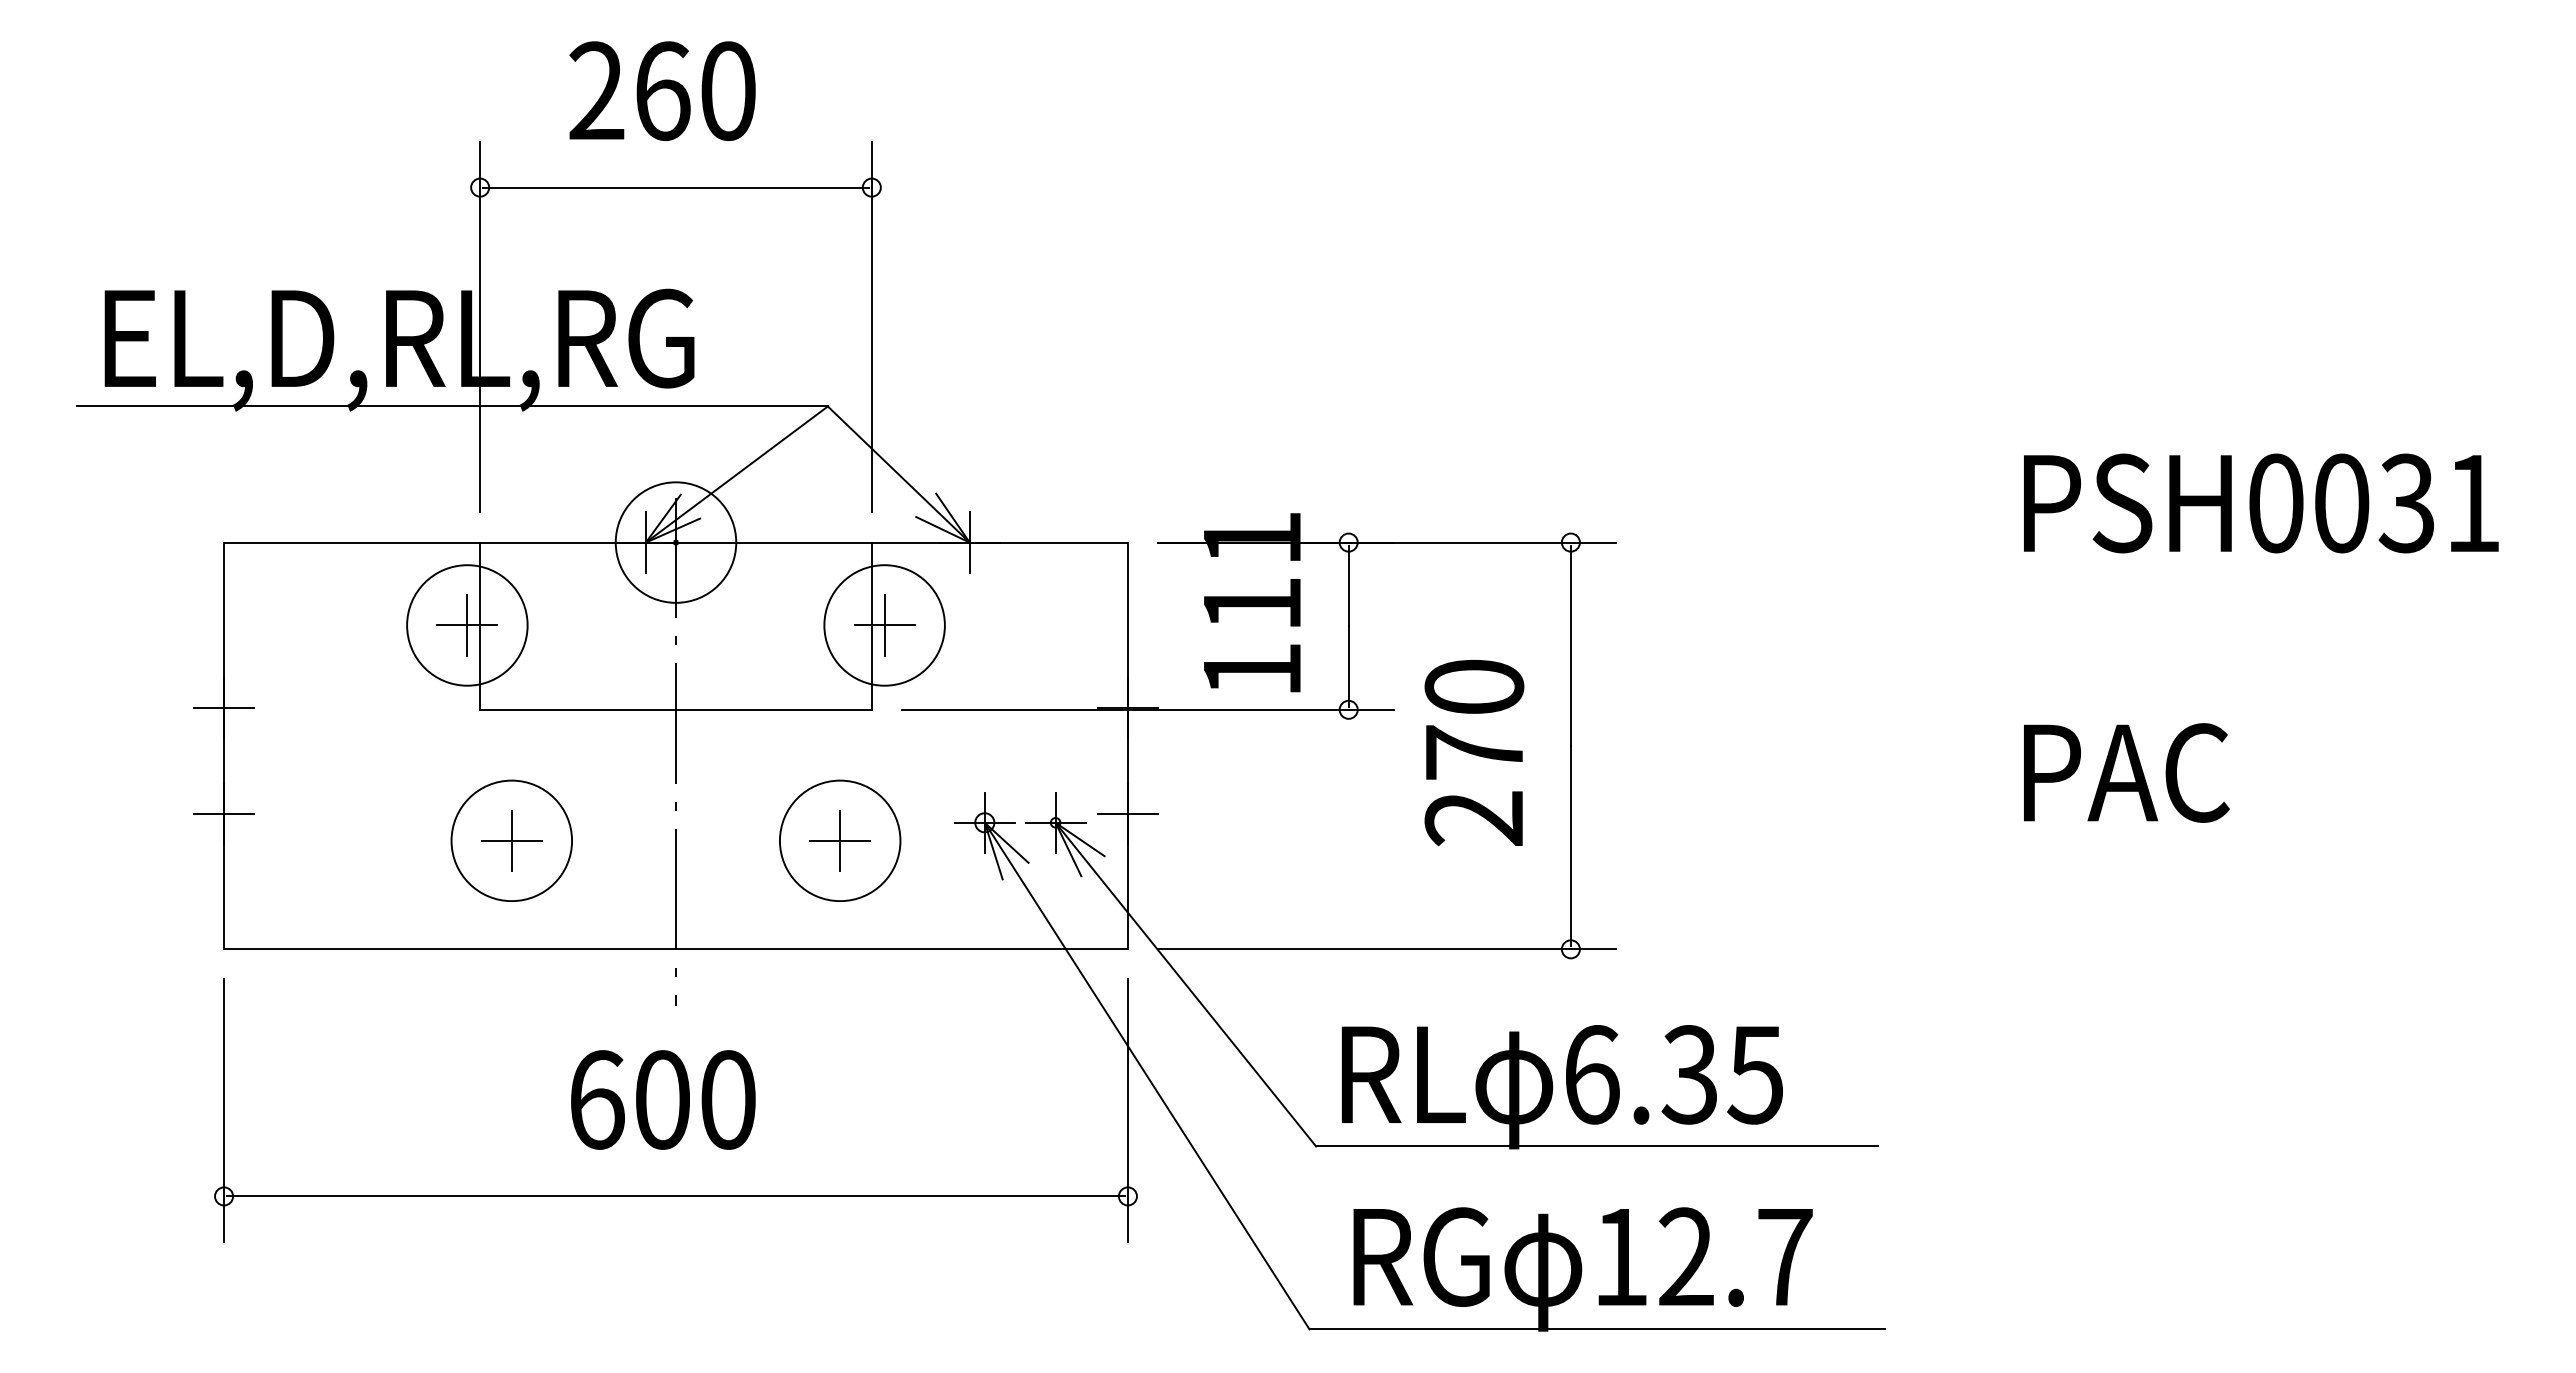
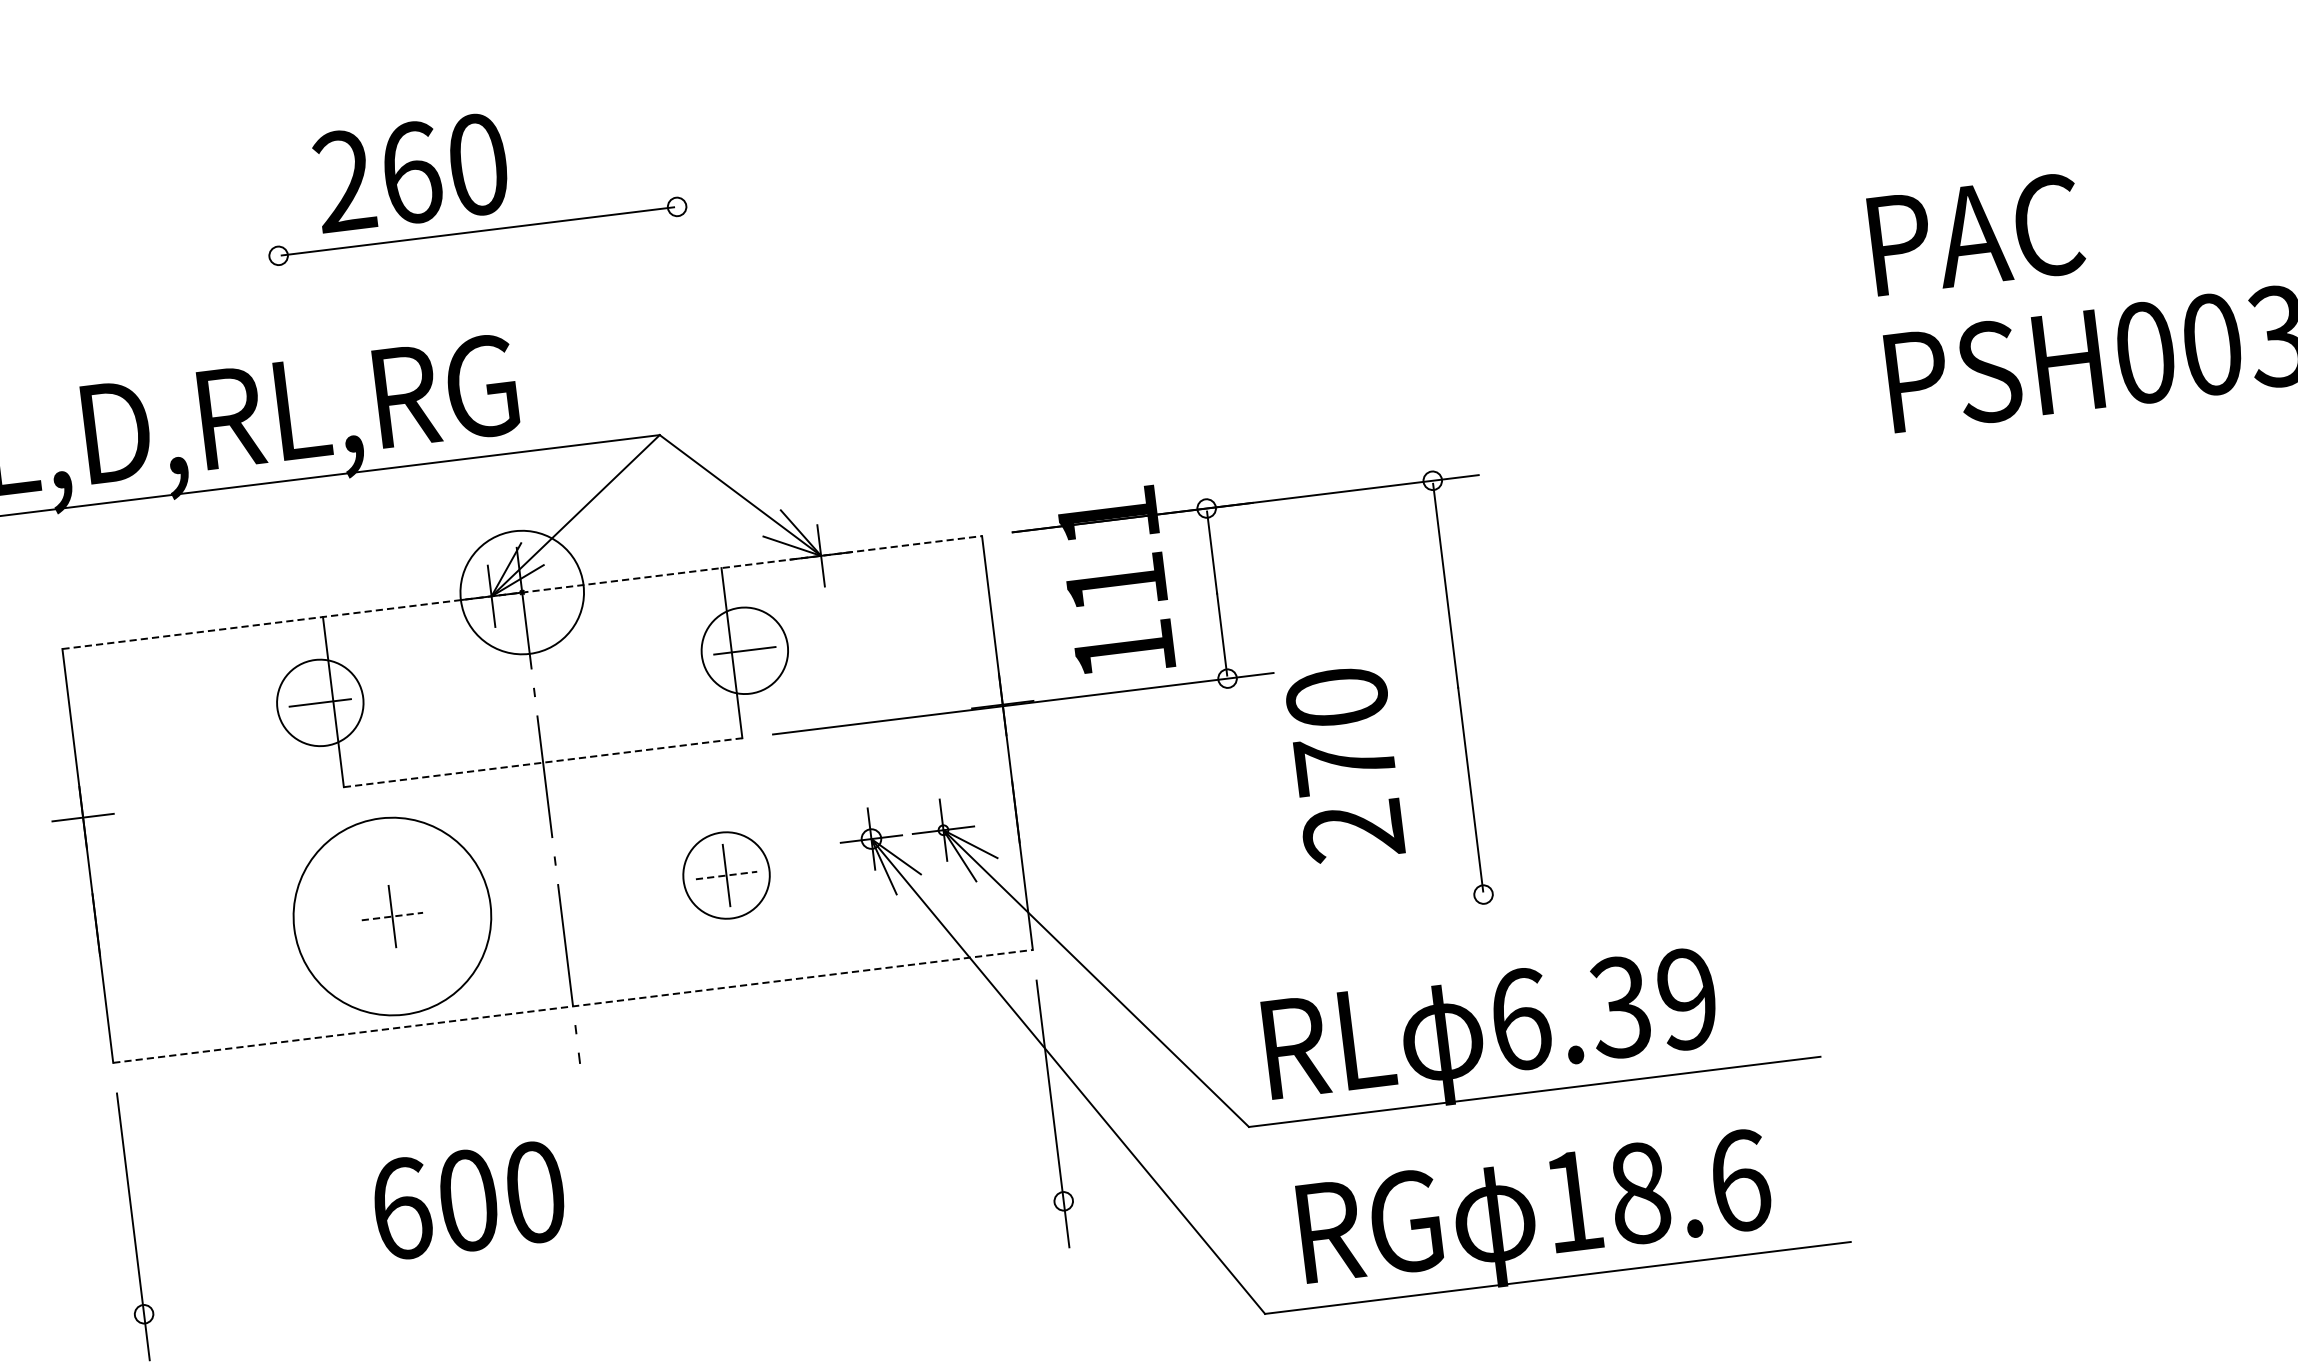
text: (662, 91) -> (411, 173), moved
line: (480, 327) -> (296, 398), removed
line: (871, 327) -> (694, 349), removed
line: (676, 542) -> (522, 592), solid -> dashed
circle: (467, 625) -> (320, 702), size x0.7
line: (467, 625) -> (320, 702), removed
circle: (884, 625) -> (744, 650), size x0.7
line: (884, 625) -> (744, 650), removed
line: (676, 709) -> (543, 762), solid -> dashed
text: (1474, 753) -> (1345, 765), moved
text: (2126, 772) -> (1976, 234), moved
line: (223, 813) -> (95, 924), removed
line: (1127, 813) -> (1015, 811), removed
circle: (511, 840) -> (392, 916), size x1.6
line: (512, 840) -> (393, 916), solid -> dashed
circle: (839, 840) -> (725, 875), size x0.7
line: (840, 840) -> (726, 875), solid -> dashed
line: (676, 949) -> (573, 1006), solid -> dashed
line: (1387, 949) -> (1296, 917), removed
text: (1754, 1074) -> (1686, 999), 6.35 -> 6.39
text: (663, 1099) -> (469, 1200), moved
line: (675, 1196) -> (603, 1257), removed
text: (1736, 1256) -> (1690, 1186), 12.7 -> 18.6

